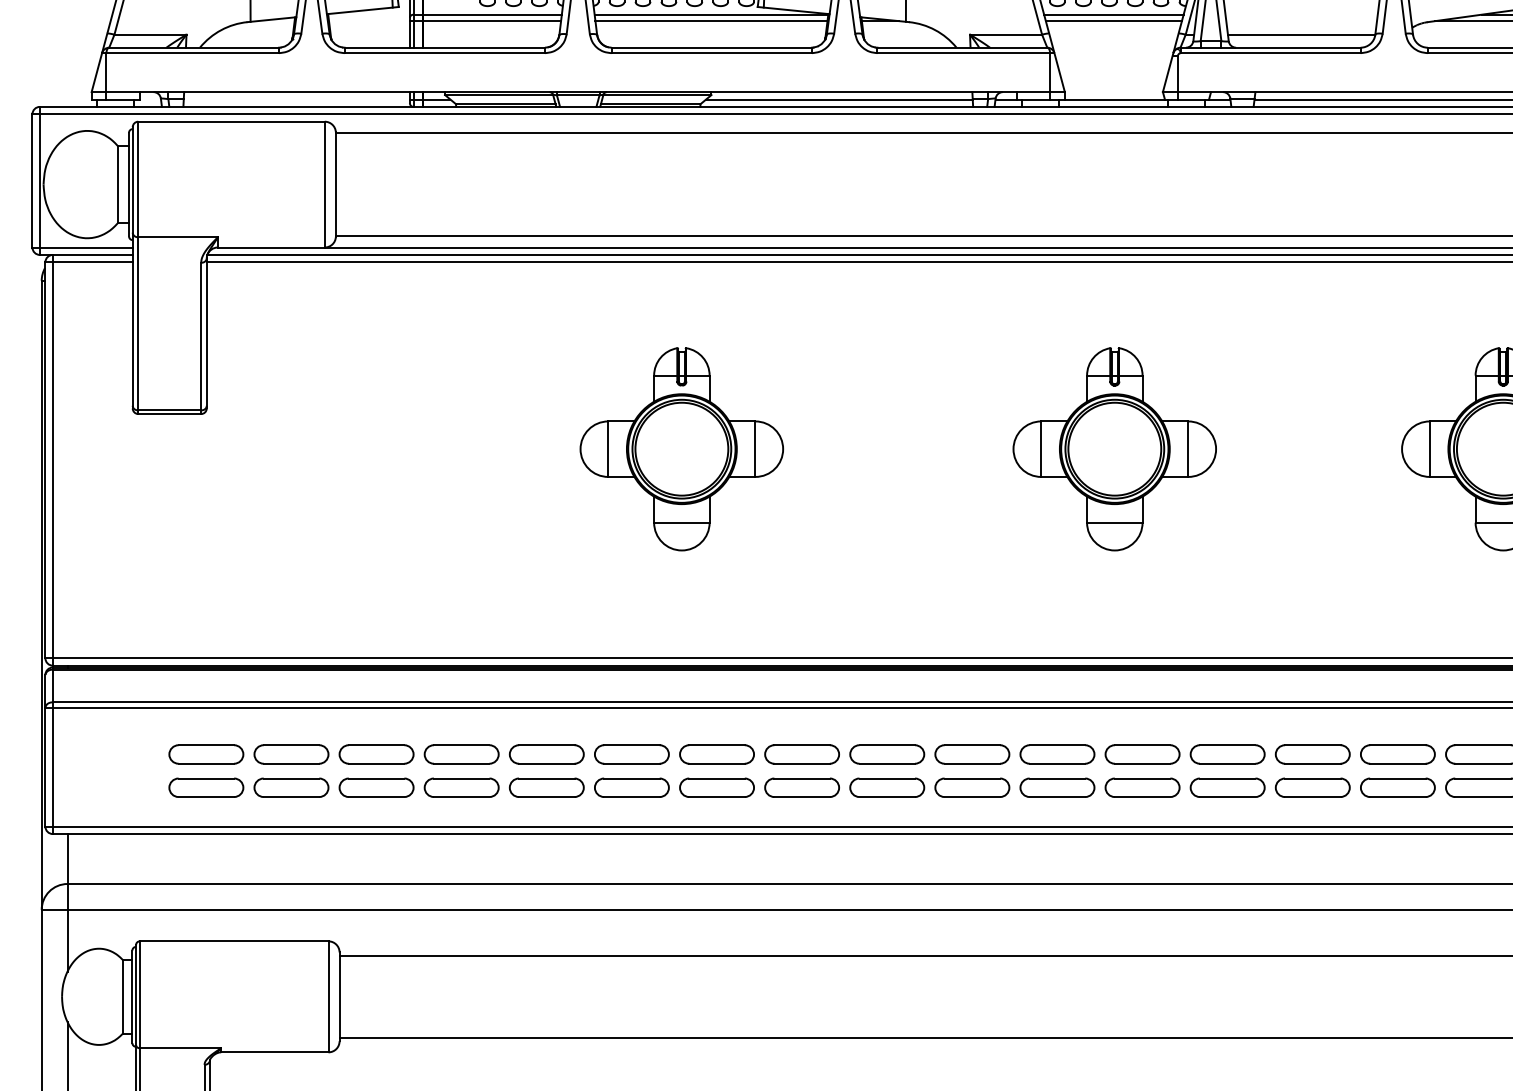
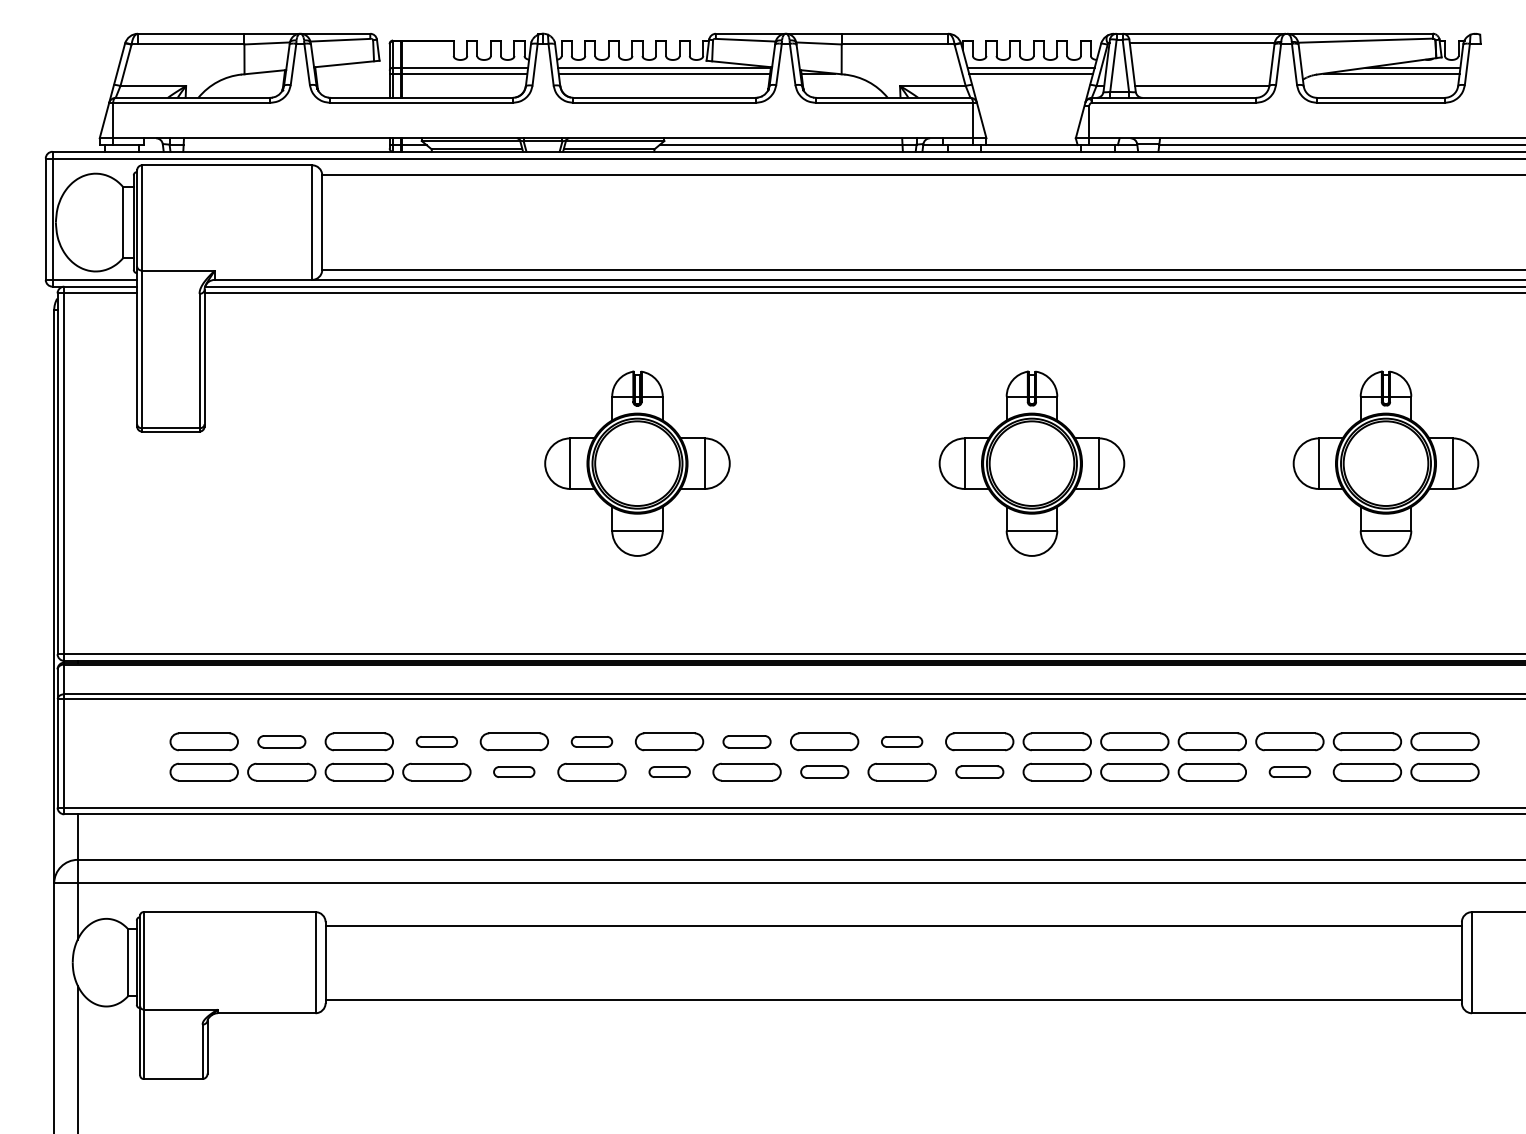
part: (291, 754) -> (281, 741), size x0.7
part: (461, 754) -> (436, 741), size x0.6
part: (631, 754) -> (591, 741), size x0.6
part: (801, 754) -> (746, 741), size x0.7
part: (971, 754) -> (901, 741), size x0.6
part: (545, 787) -> (513, 771), size x0.6
part: (717, 787) -> (669, 771), size x0.6
part: (887, 787) -> (824, 771), size x0.7
part: (1057, 787) -> (979, 771), size x0.7
part: (1397, 787) -> (1289, 771), size x0.6

